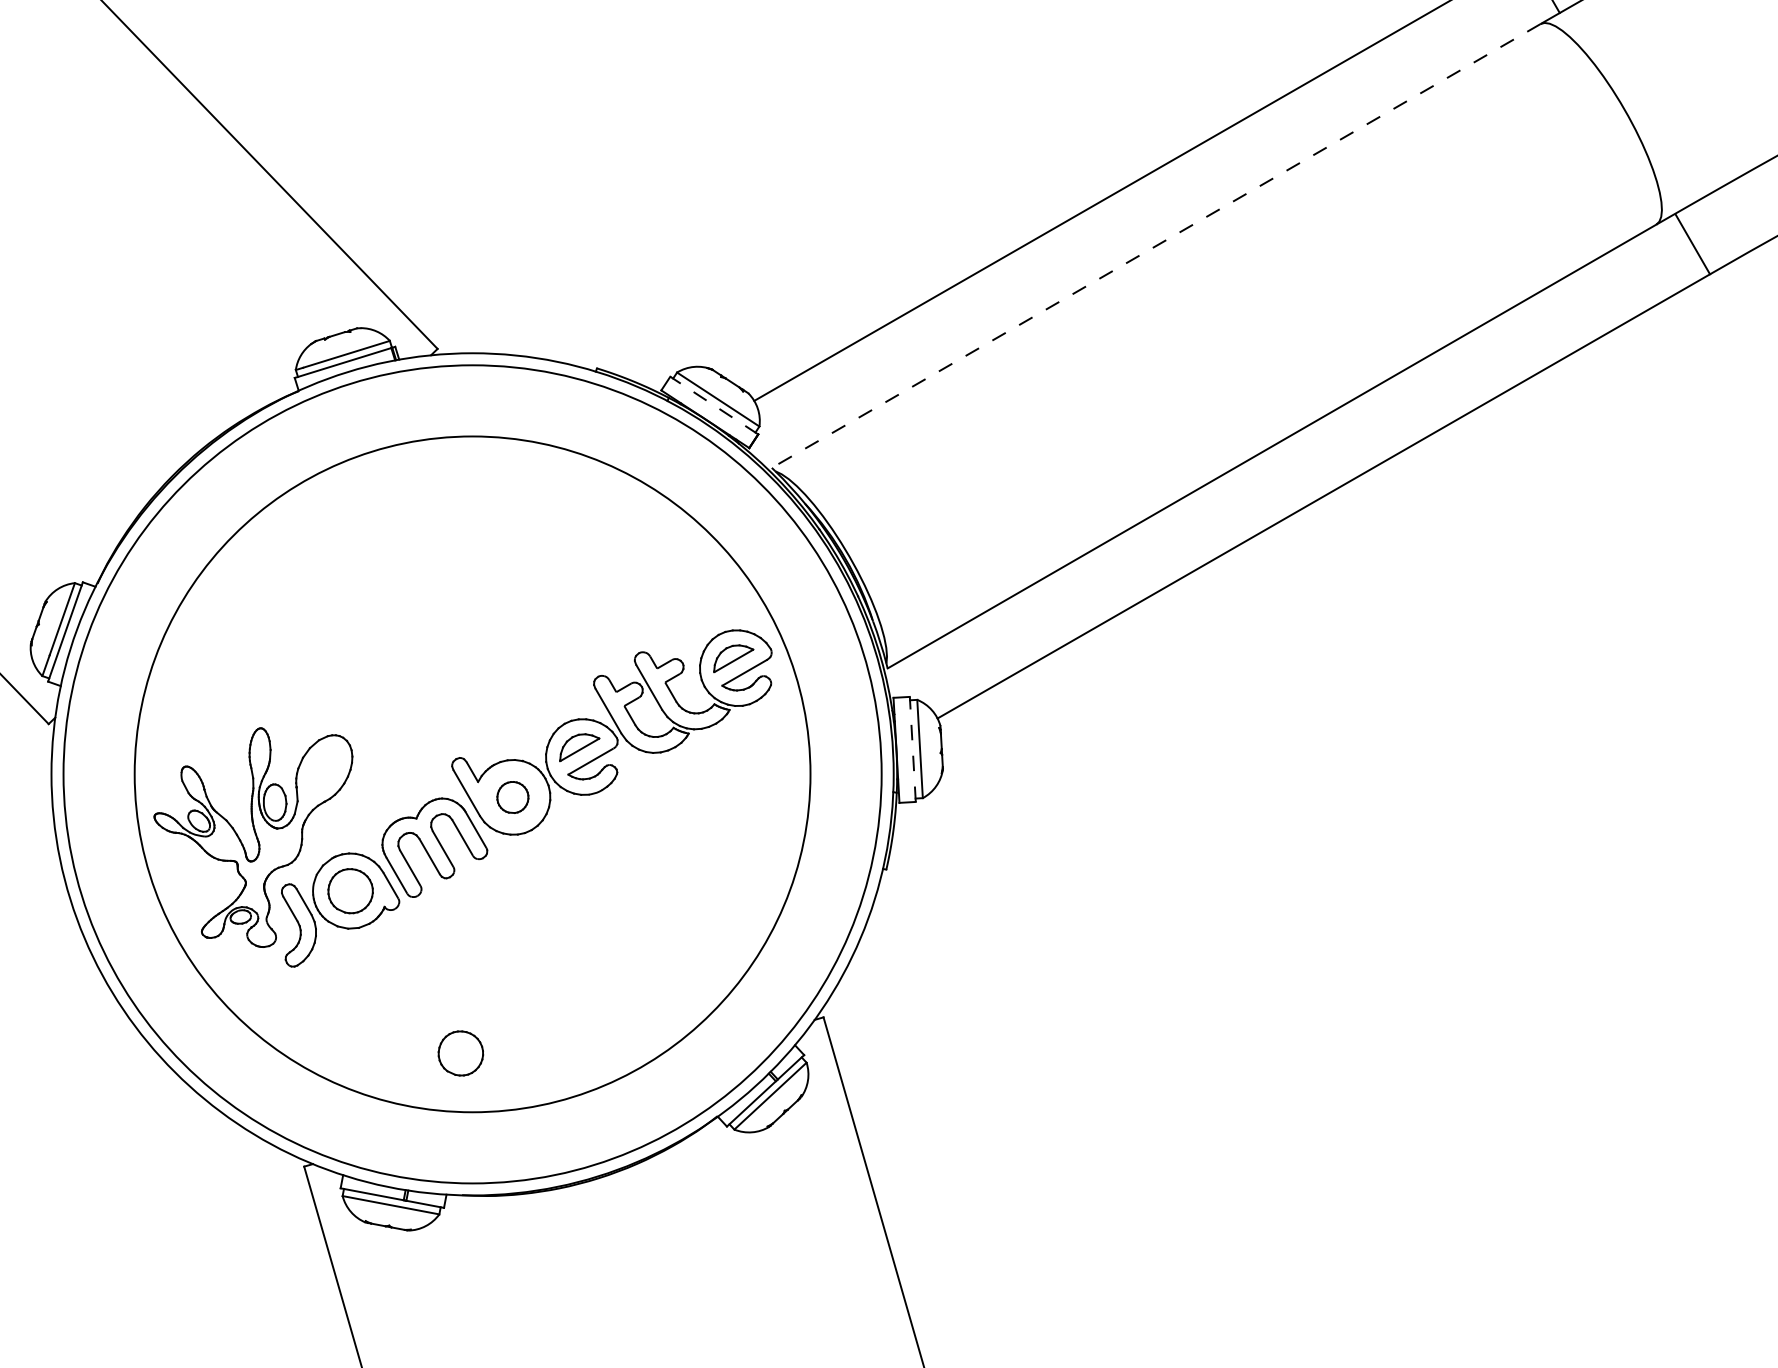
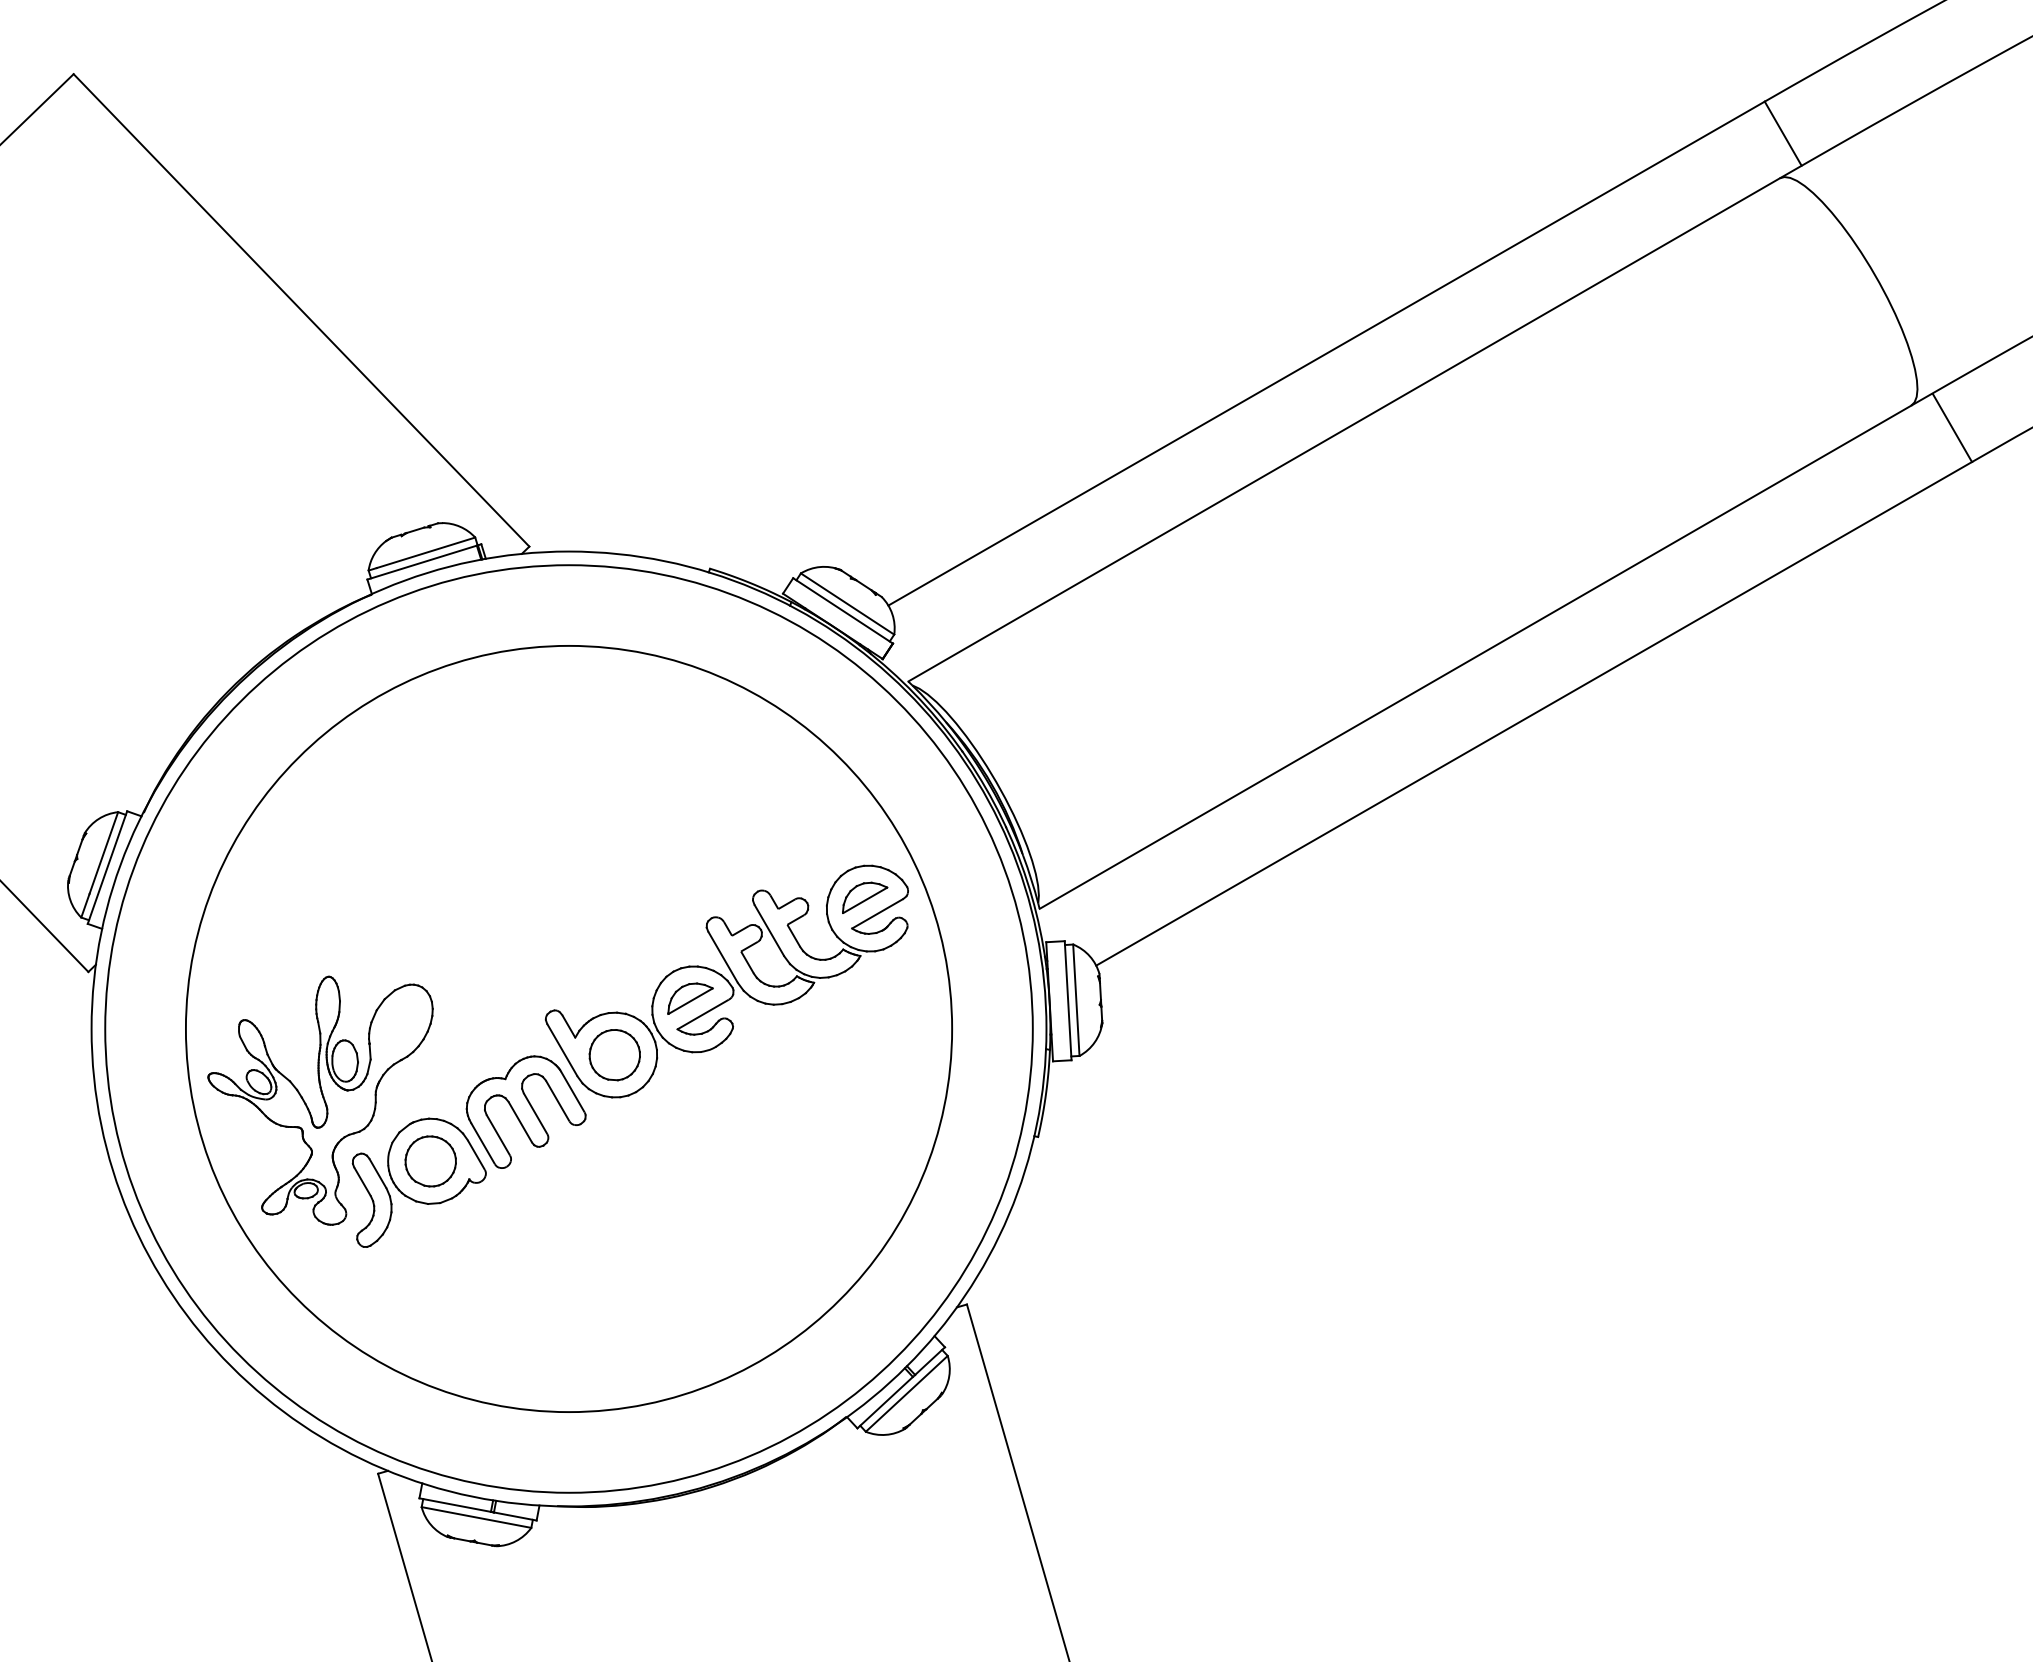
line: (1155, 246) -> (1343, 430), dashed -> solid
line: (714, 405) -> (843, 610), dashed -> solid
line: (913, 749) -> (1068, 1000), dashed -> solid
part: (512, 797) -> (614, 1055), size x1.43
part: (460, 1053) -> (555, 1345), removed

